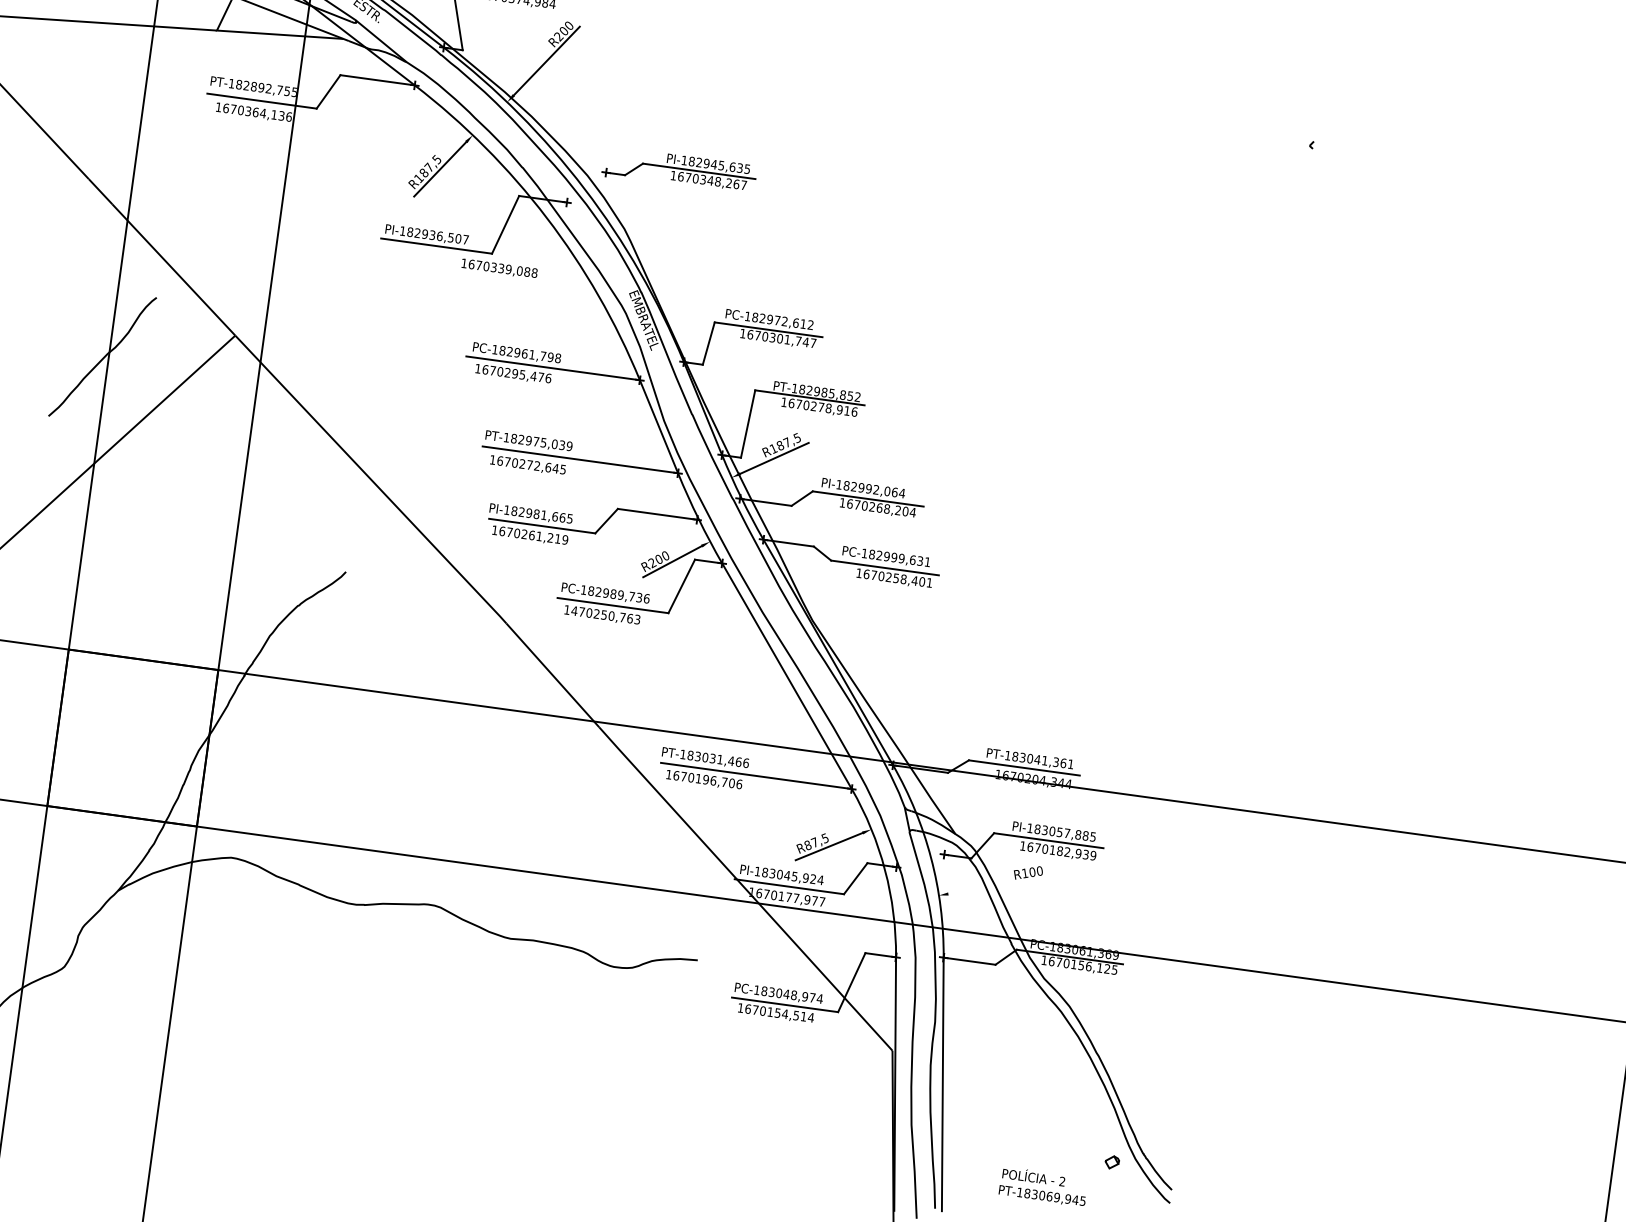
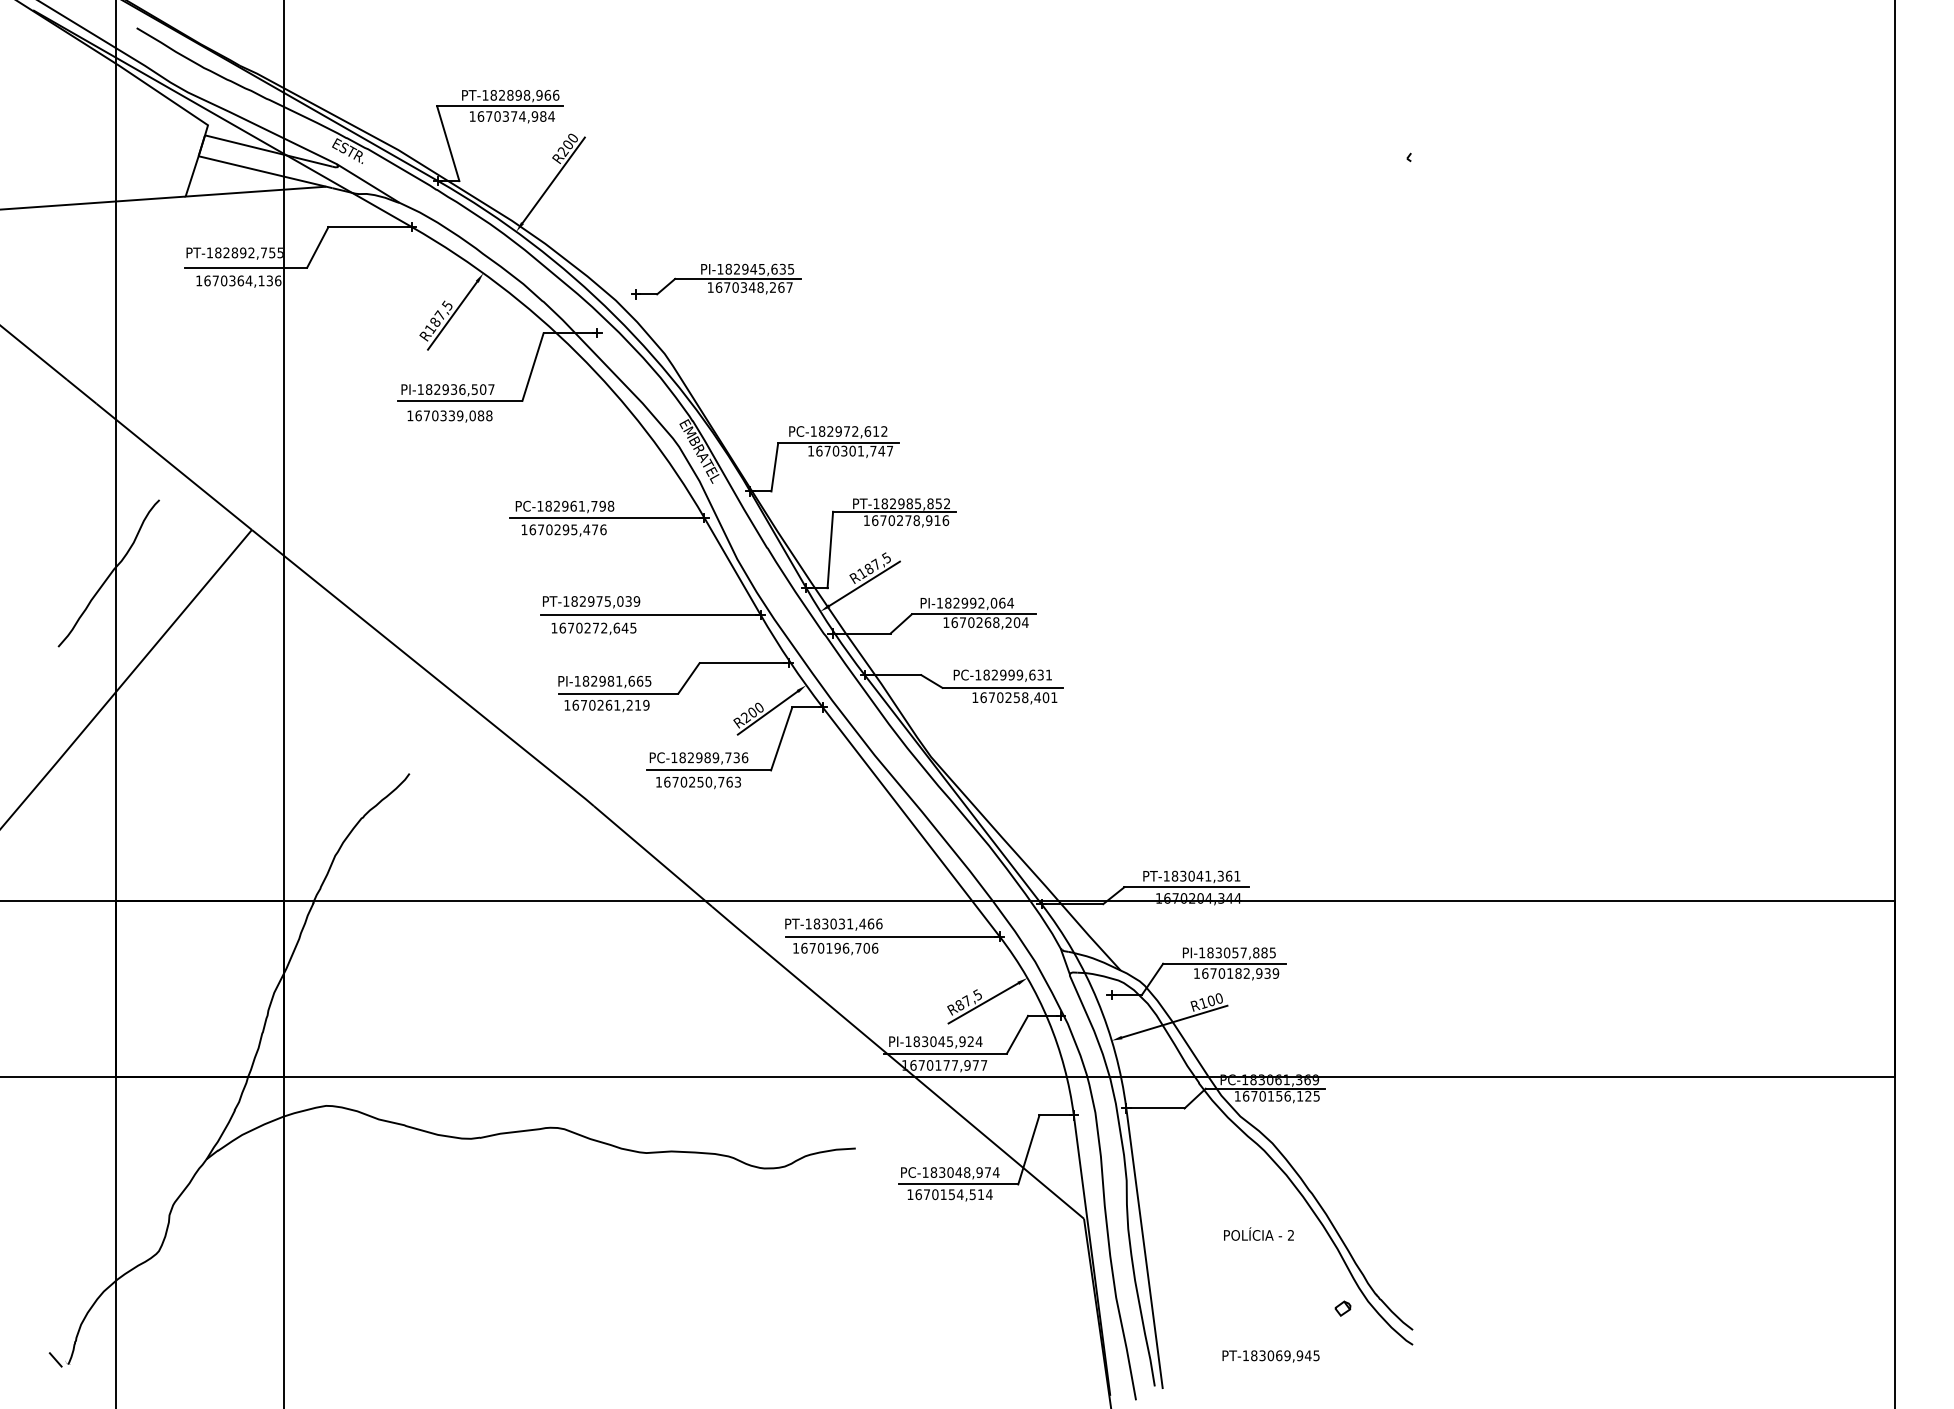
text: (499, 268) -> (449, 416), moved
text: (573, 610) -> (666, 781), 1470250,763 -> 1670250,763
line: (997, 886) -> (1174, 1021), added
text: (1033, 1176) -> (1258, 1233), moved

